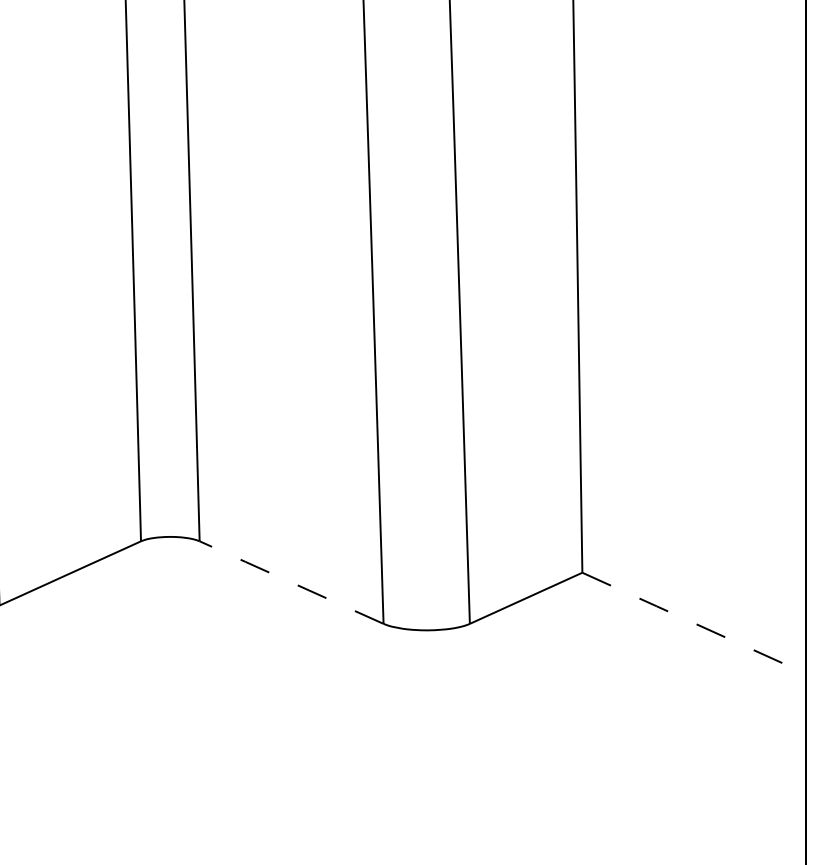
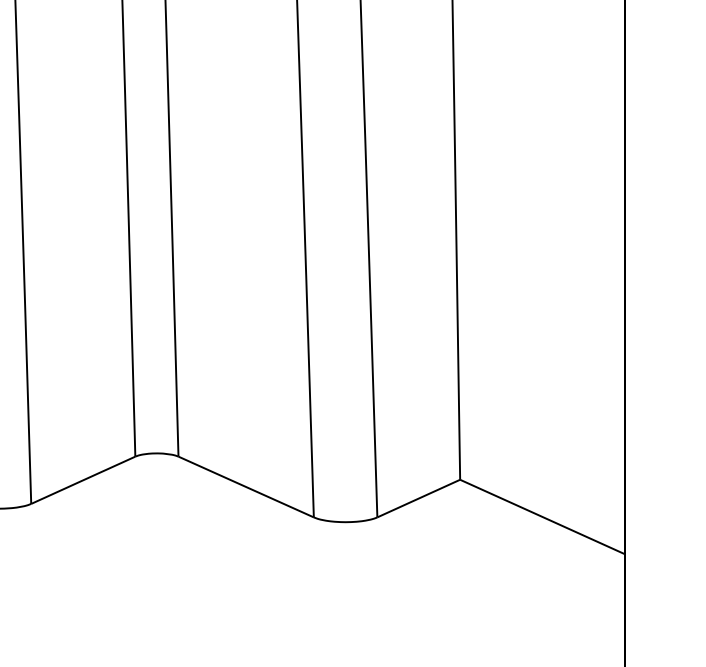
line: (290, 581) -> (245, 486), dashed -> solid
line: (694, 623) -> (542, 517), dashed -> solid

